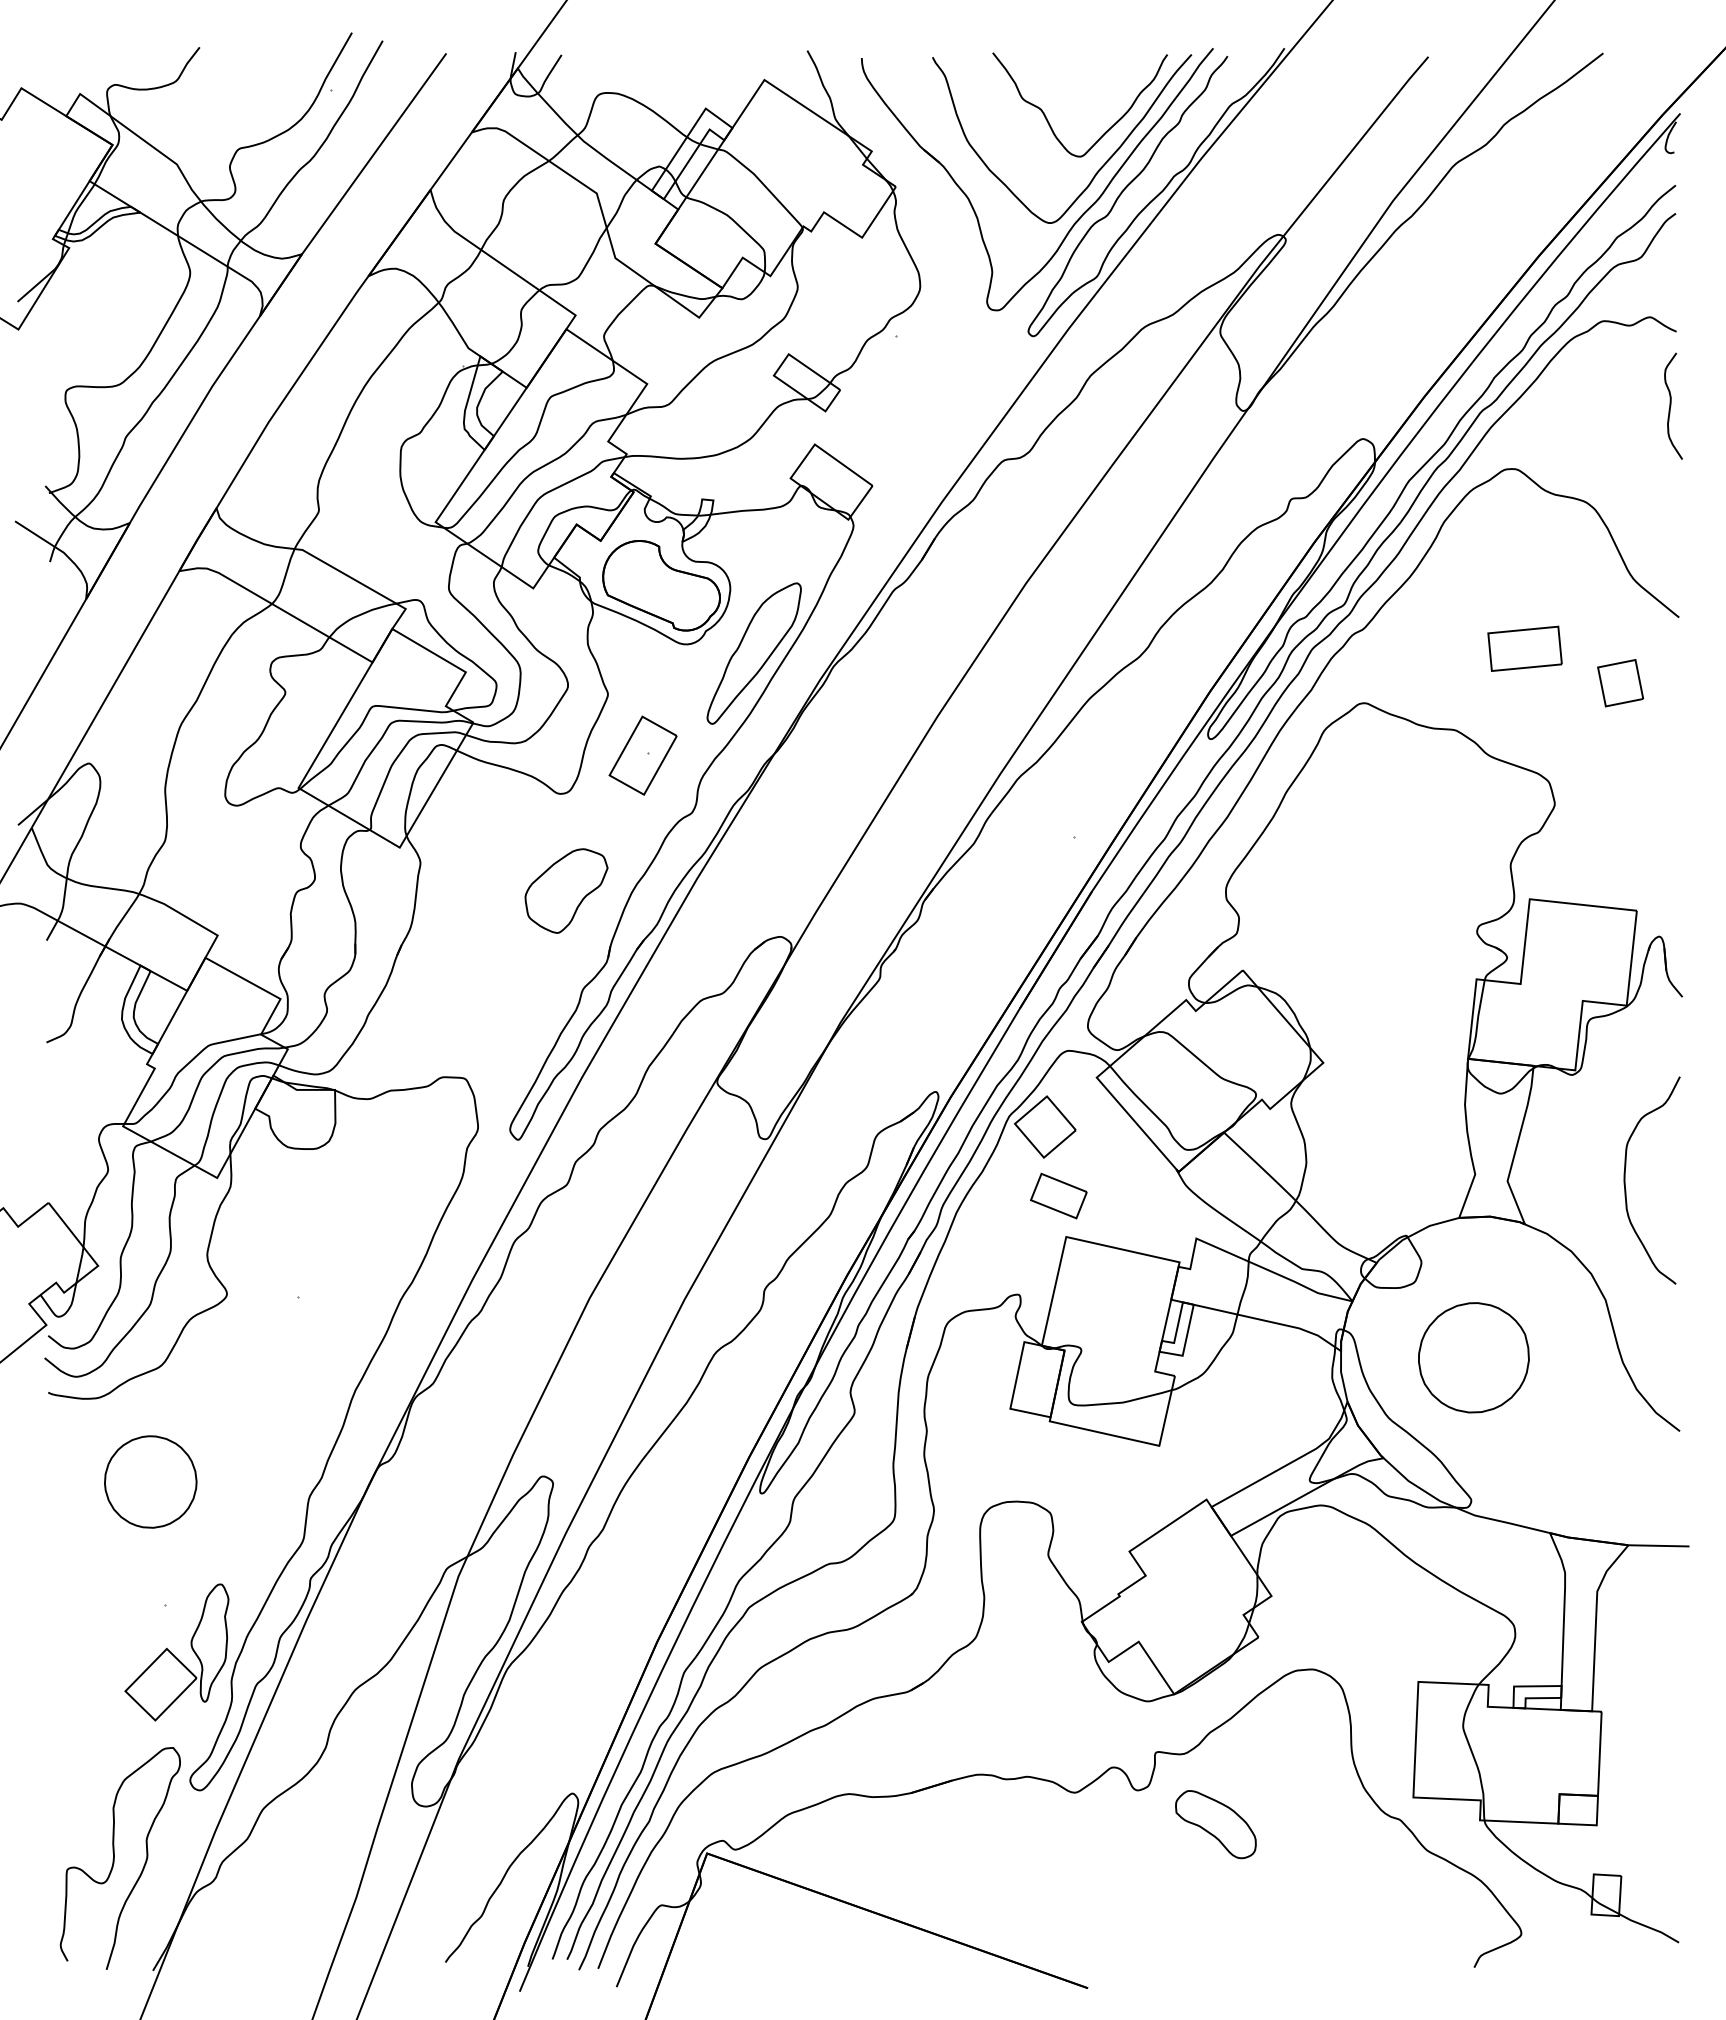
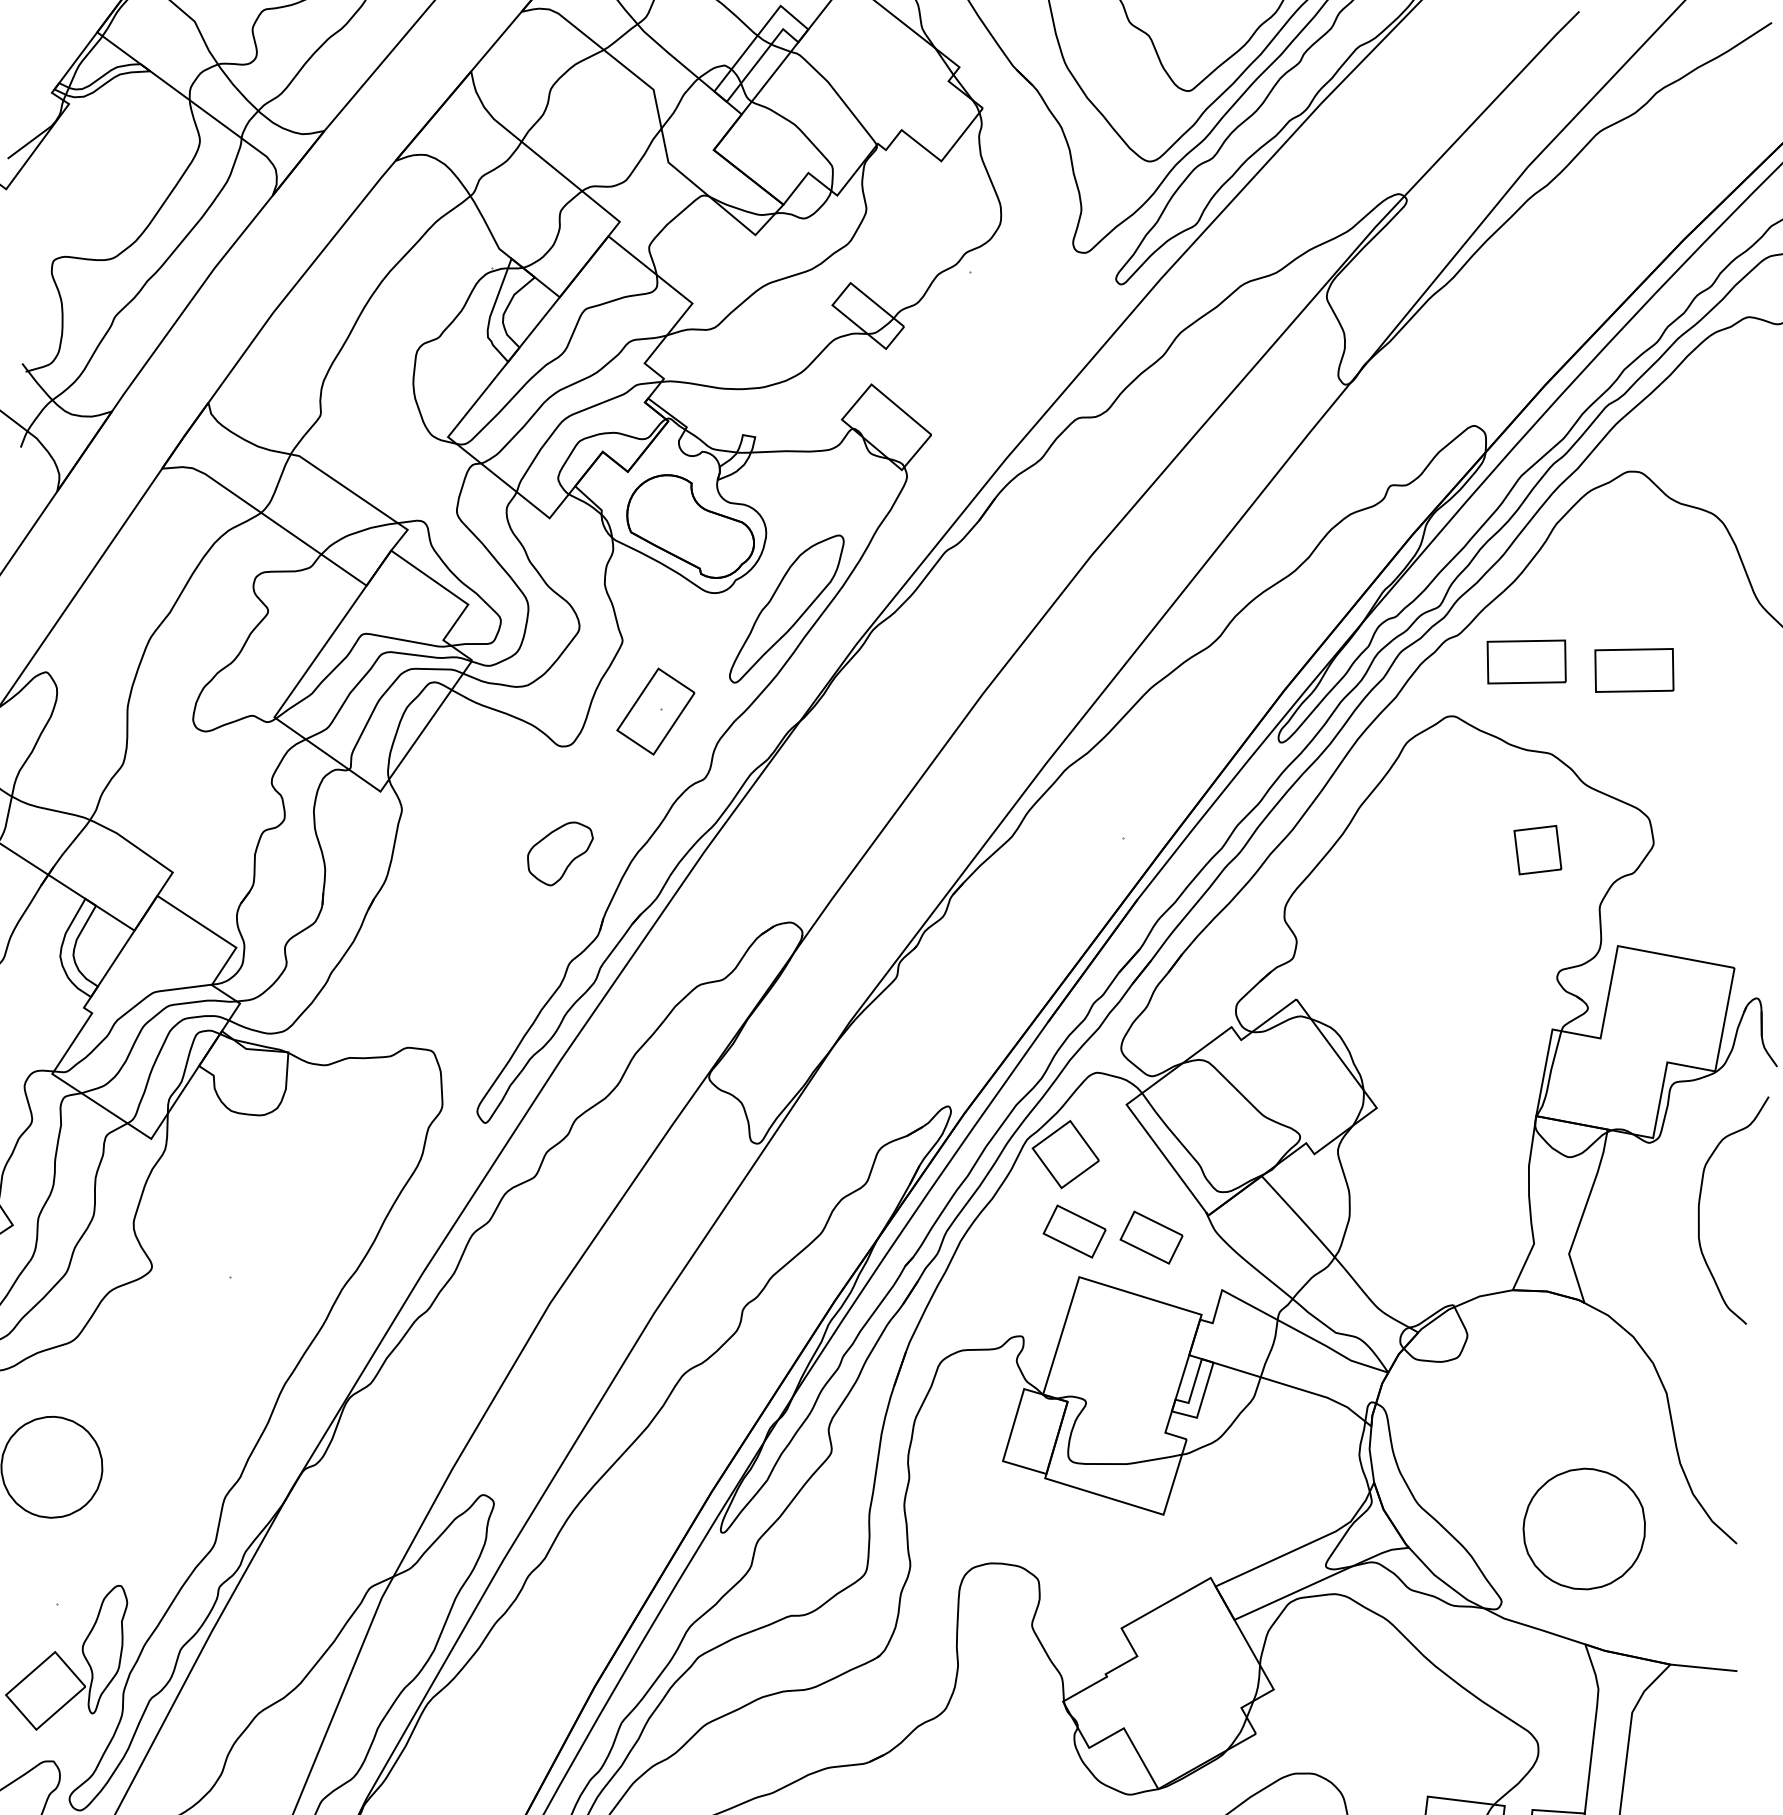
part: (1426, 648) -> (1526, 661), added
part: (1620, 683) -> (1537, 850), moved
part: (566, 890) -> (560, 853), size x0.7
curve: (1625, 1180) -> (1699, 1206), moved
part: (1128, 1195) -> (1151, 1236), added
part: (1473, 1357) -> (1583, 1528), moved

